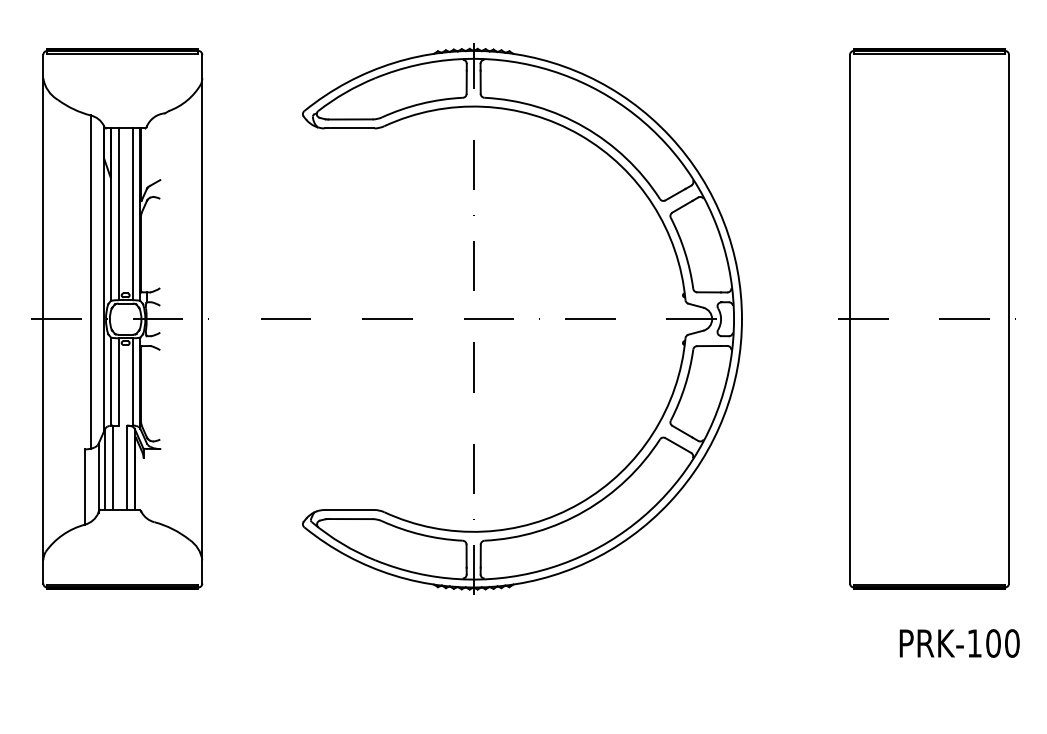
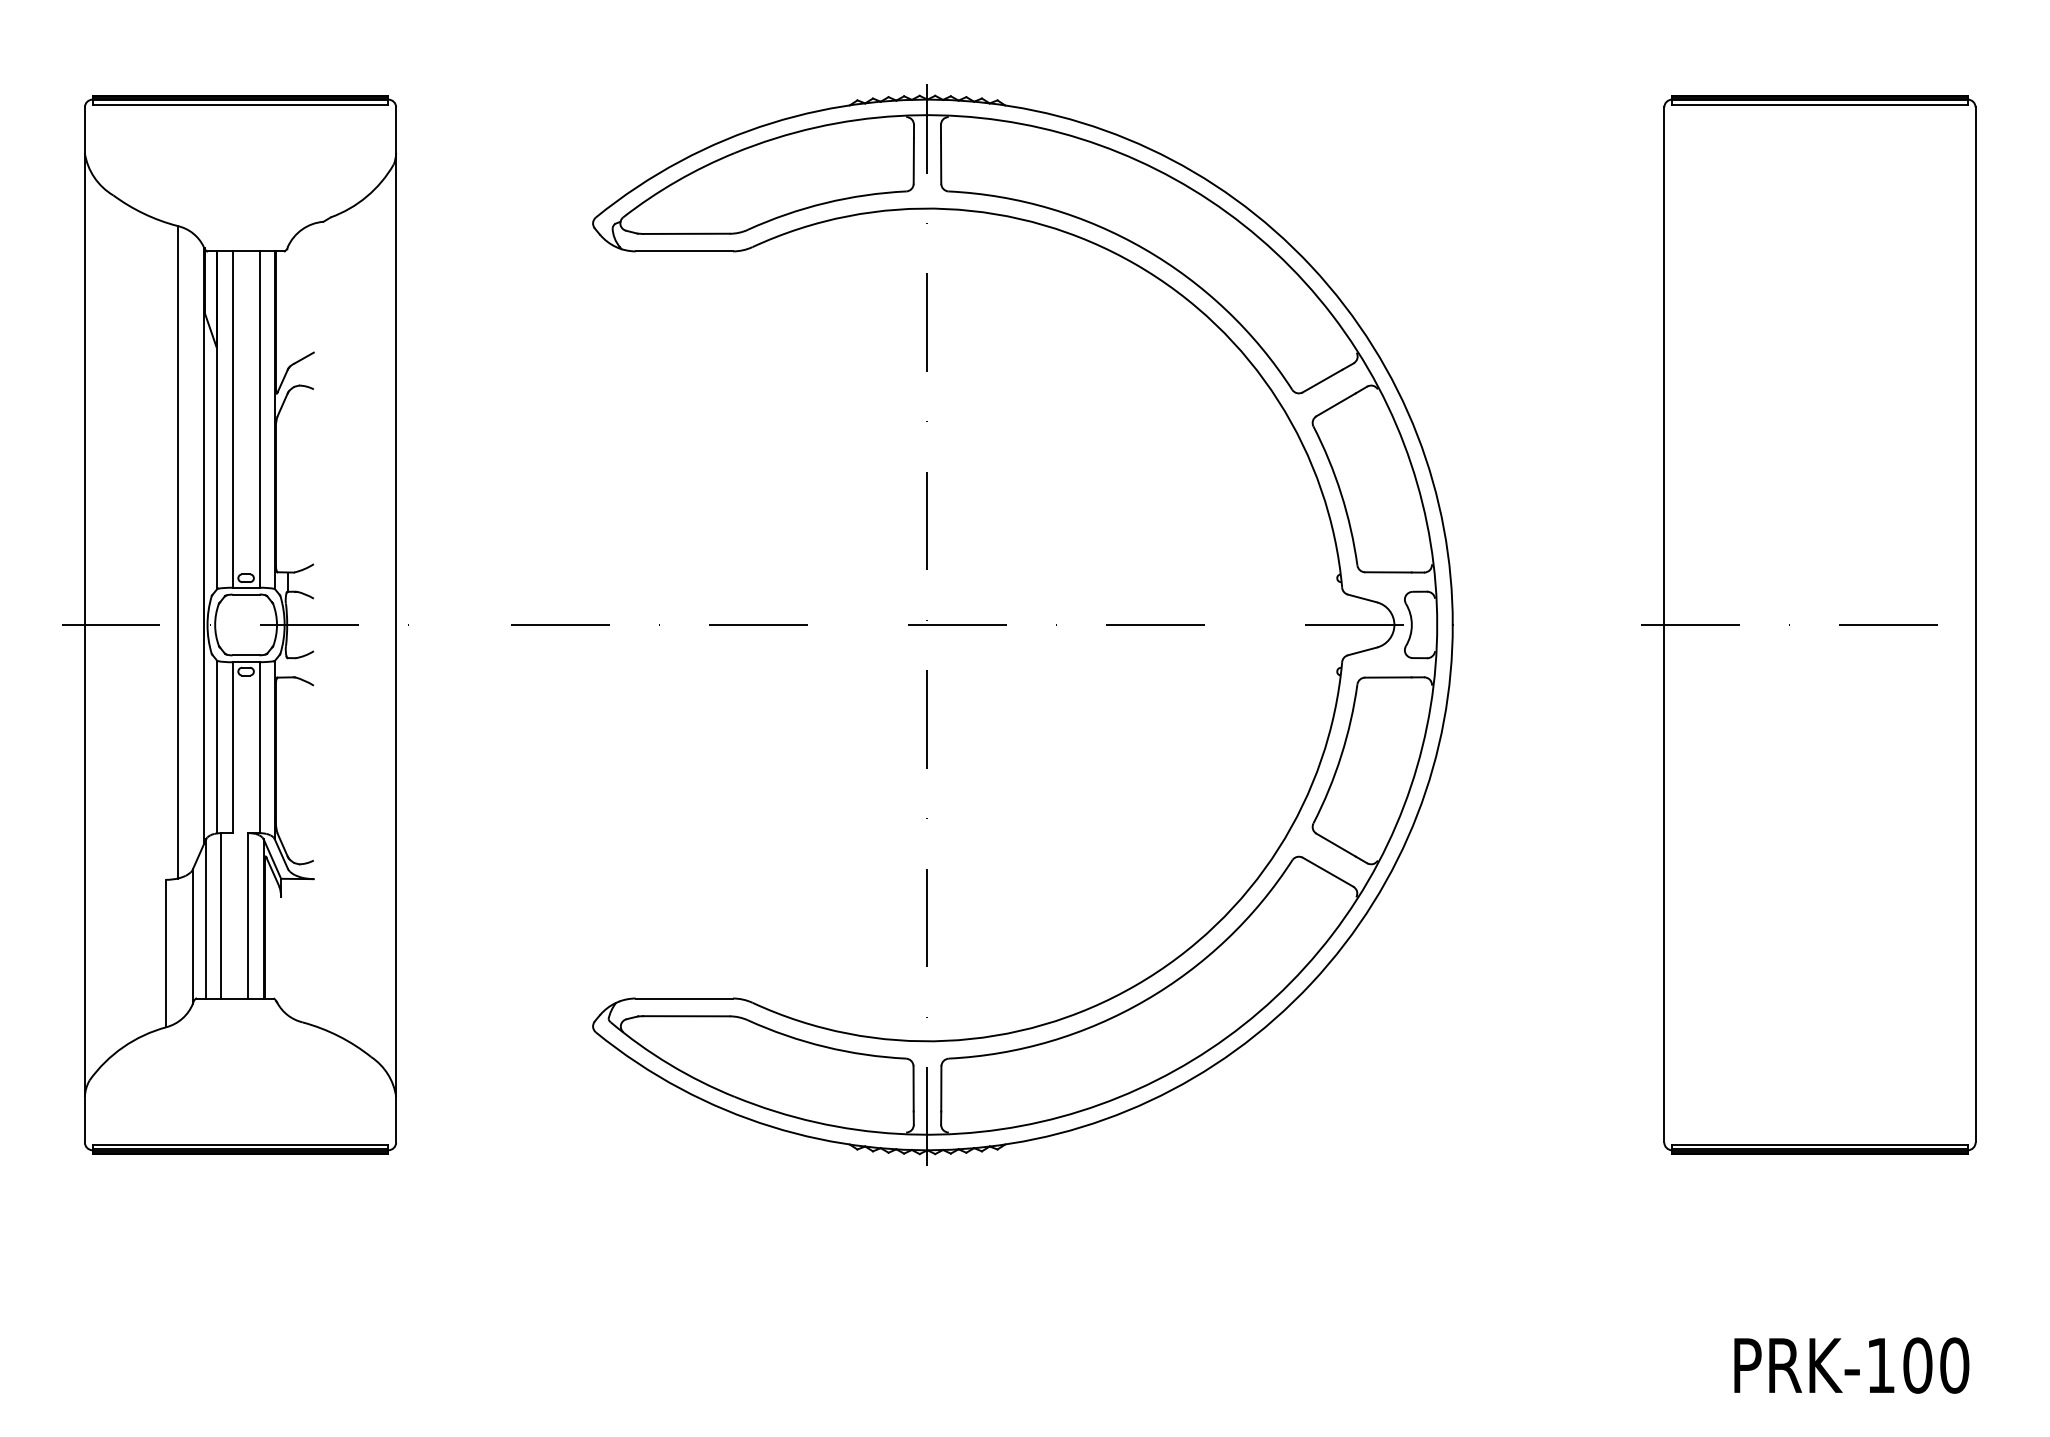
text: (959, 643) -> (1851, 1365), moved

